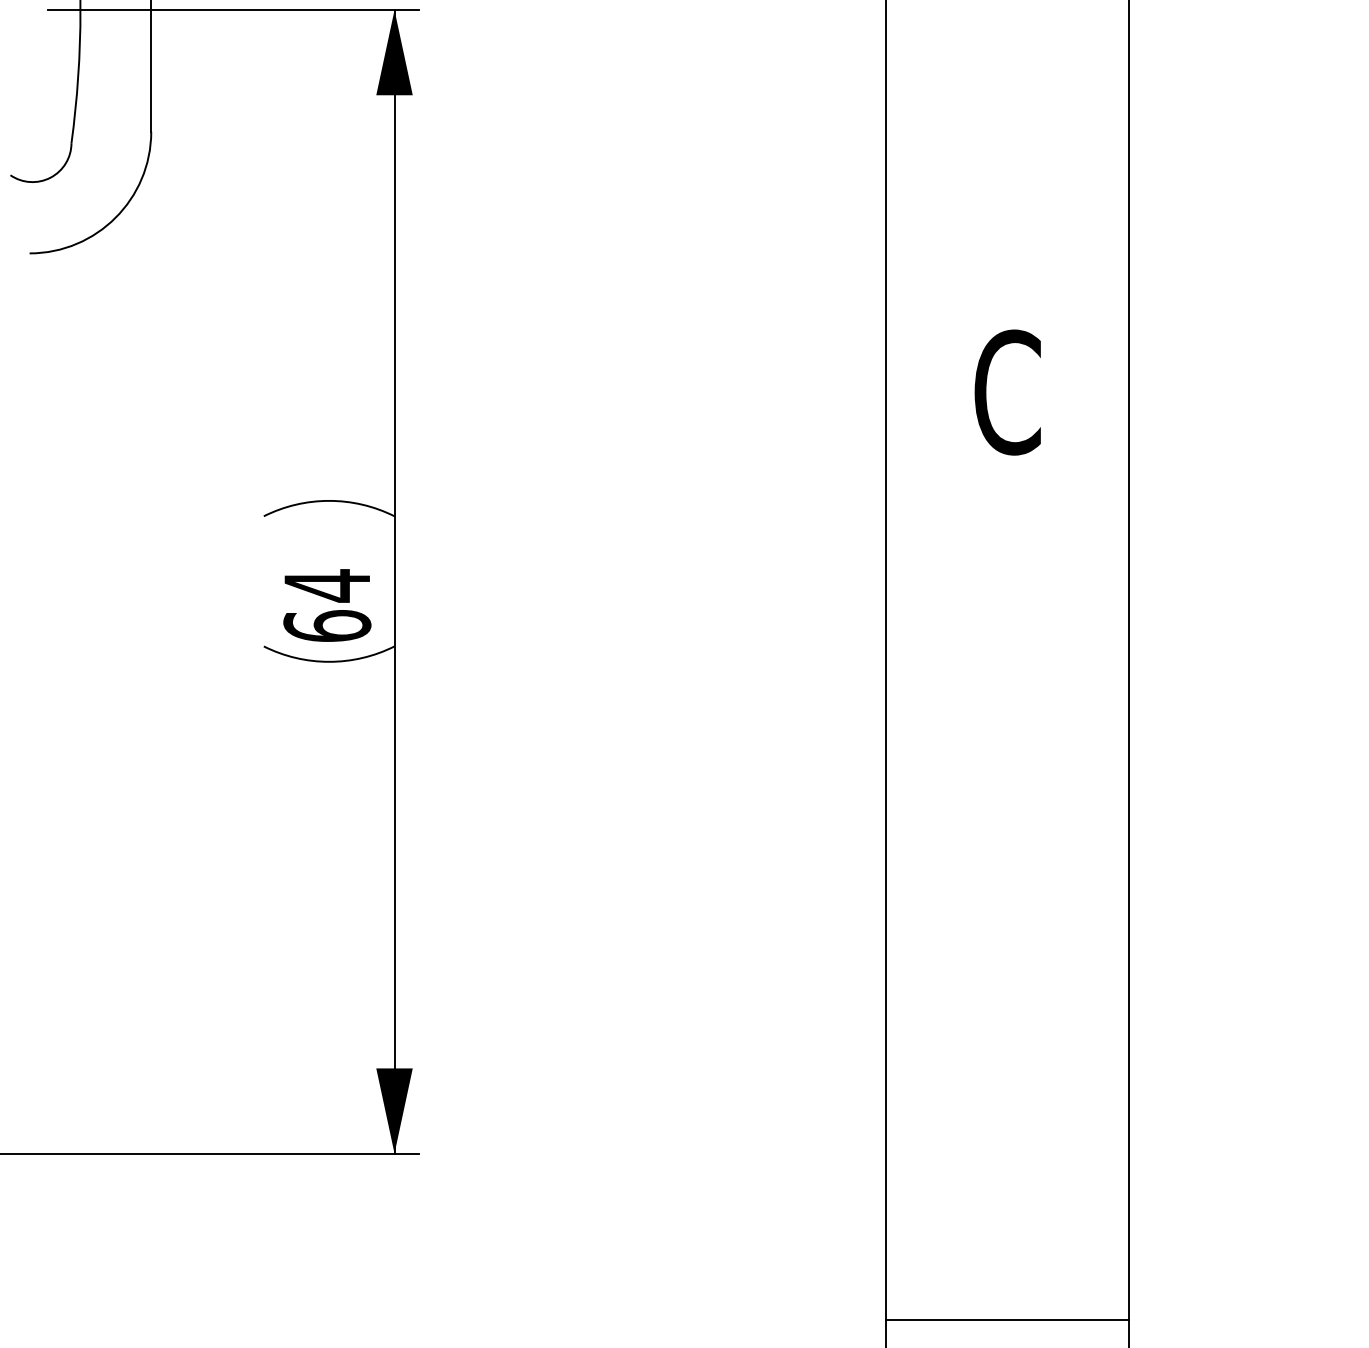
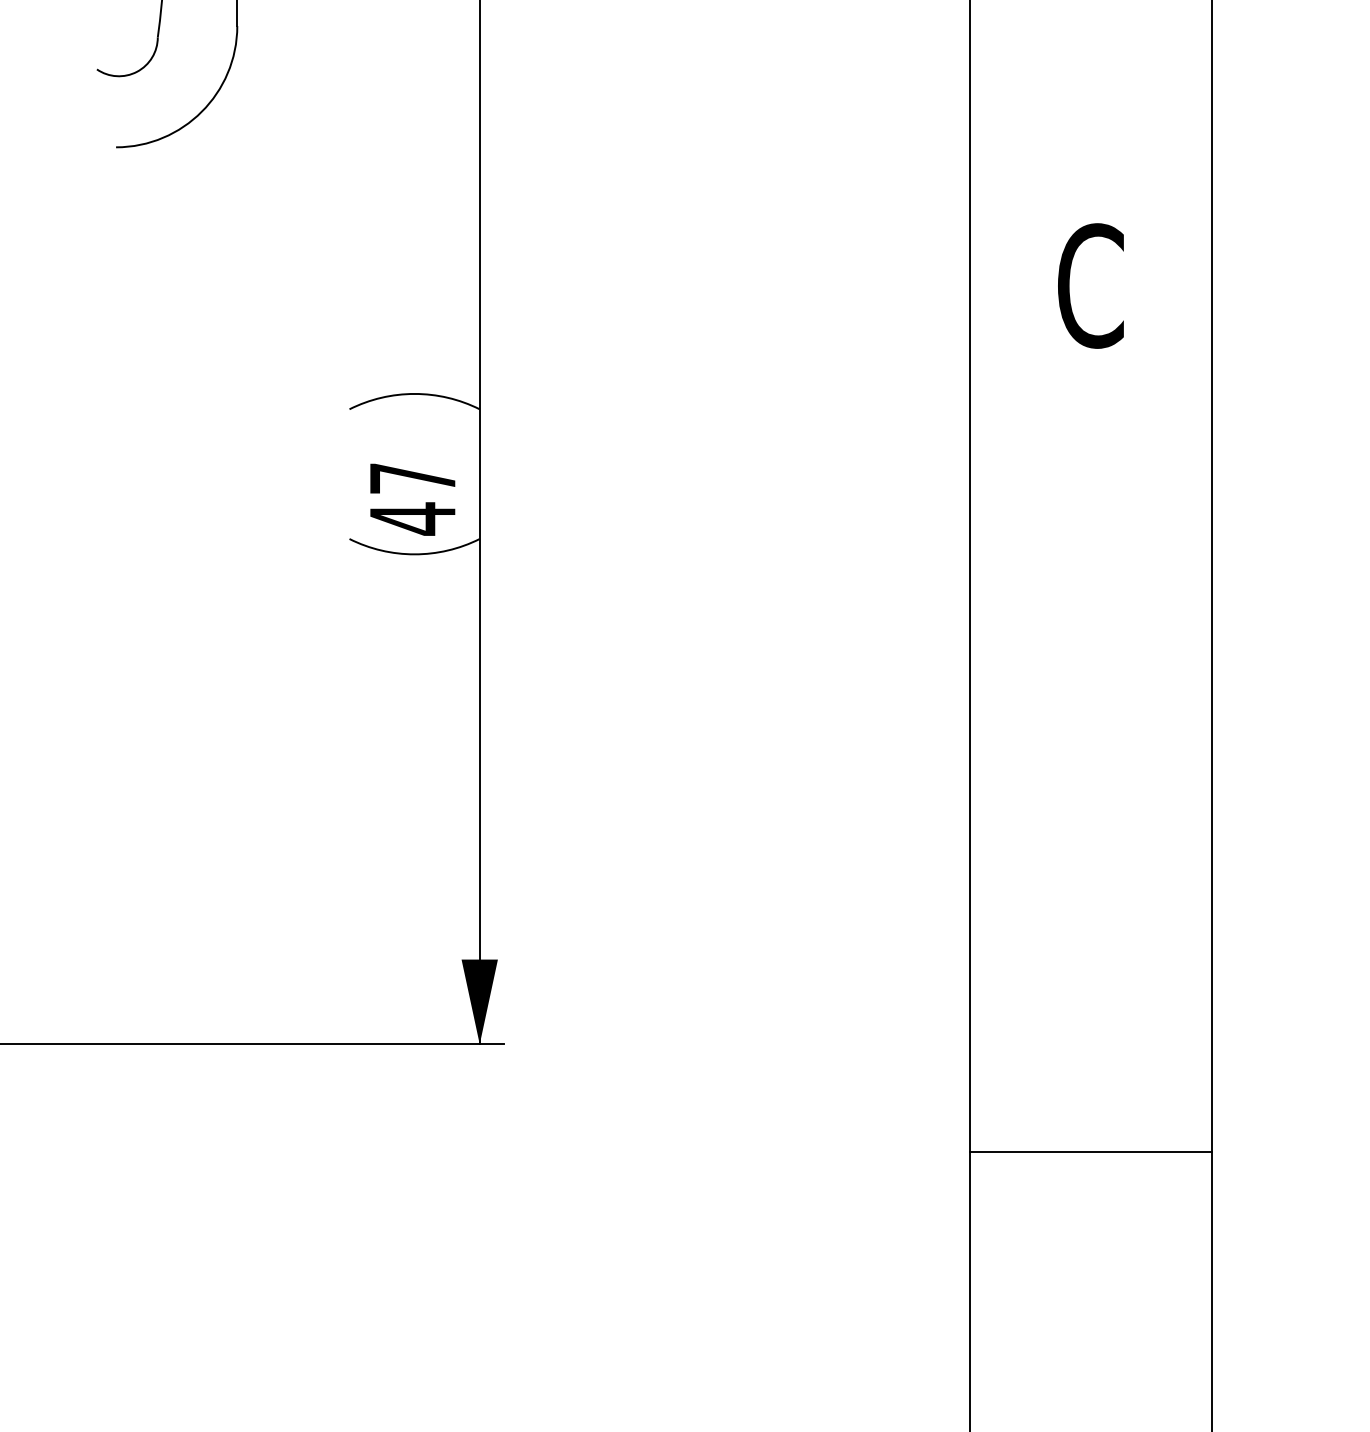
text: (327, 605) -> (412, 498), 64 -> 47
line: (1007, 1320) -> (1090, 1151), moved

